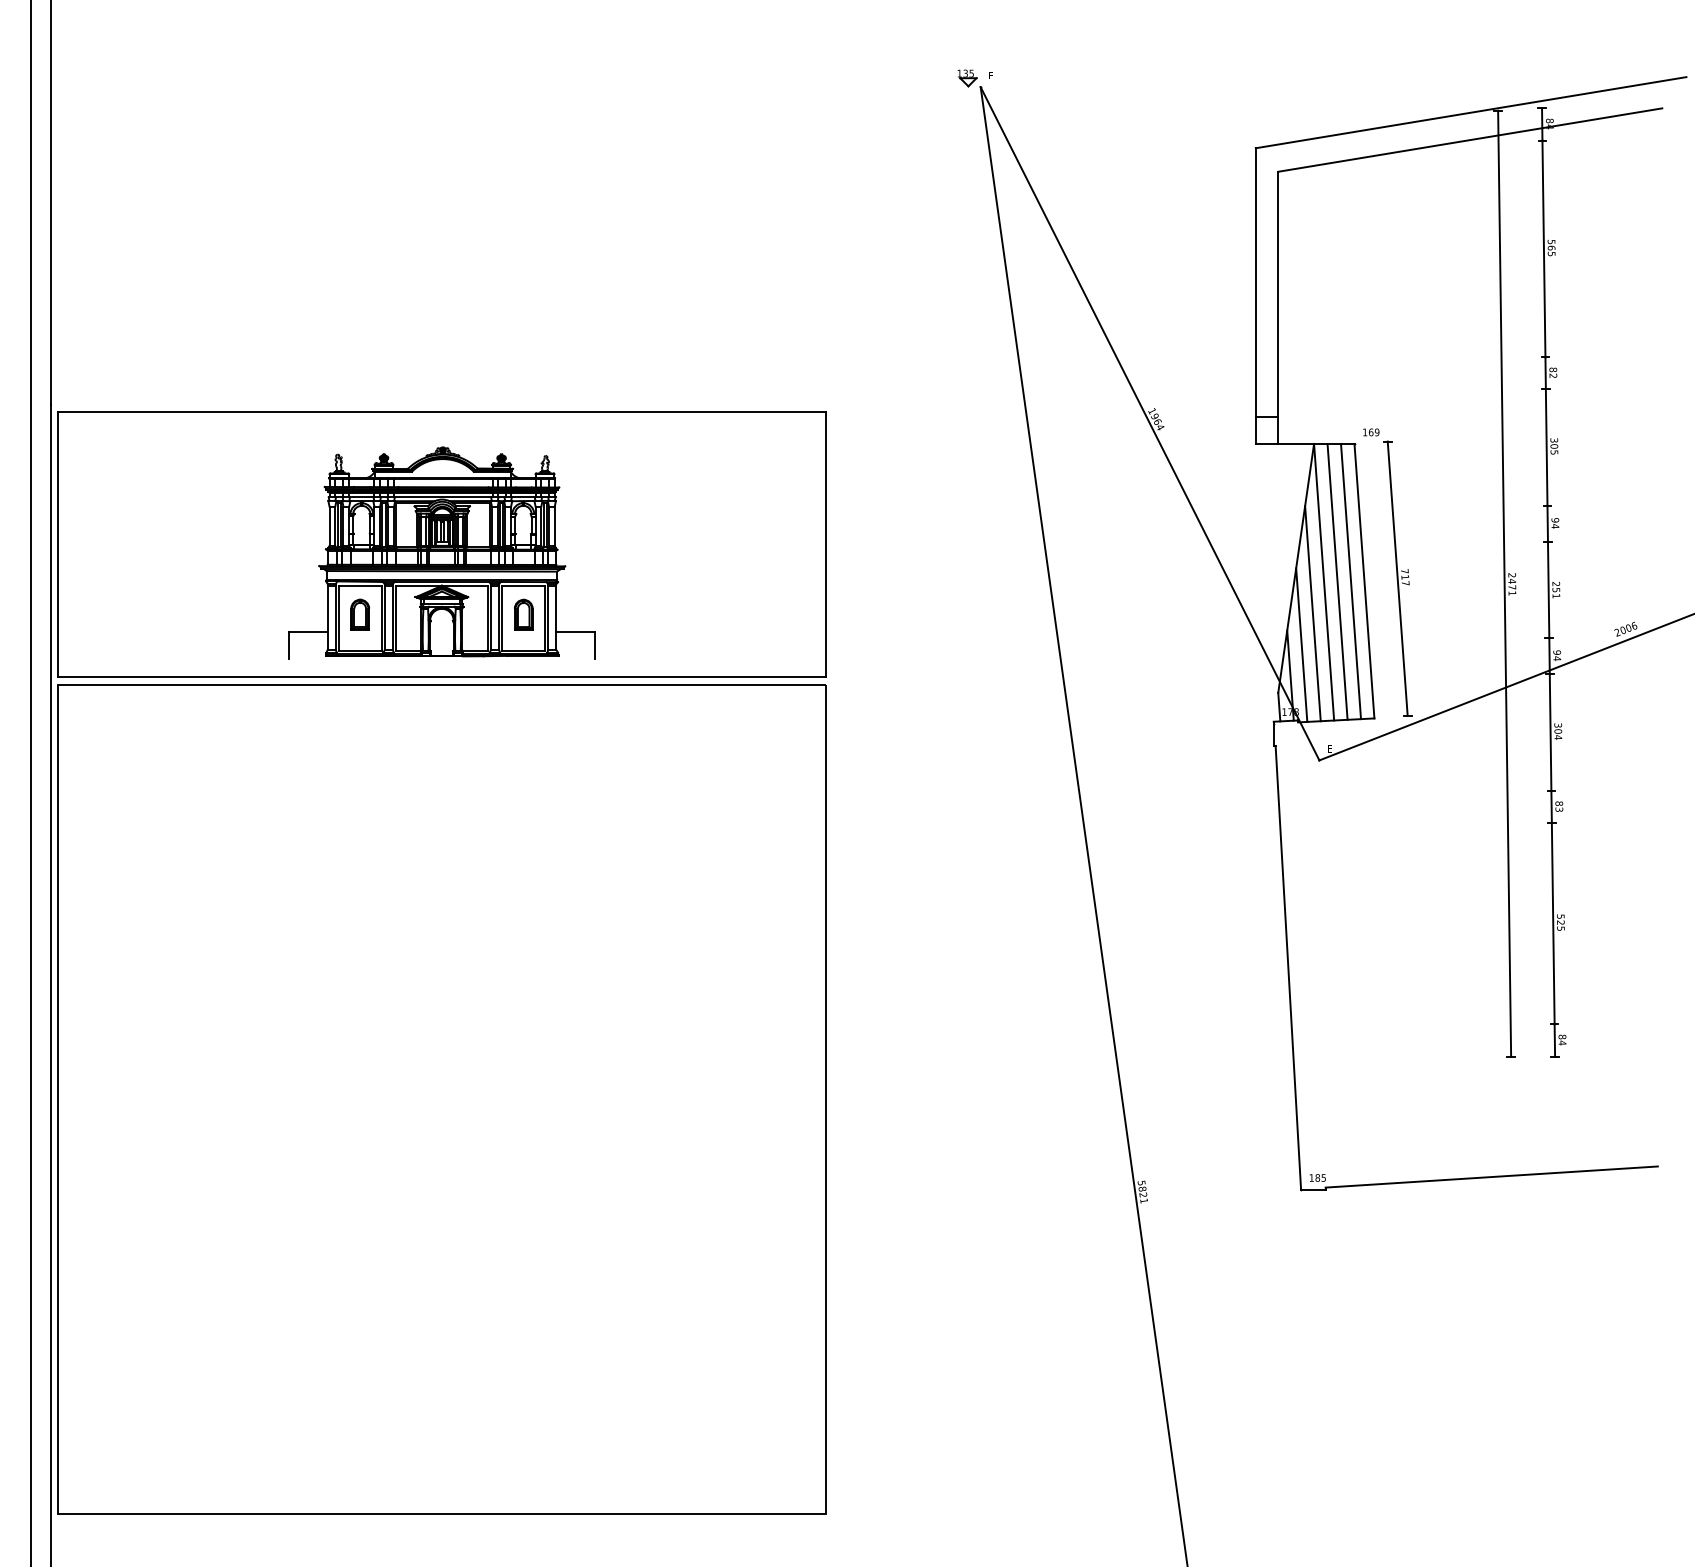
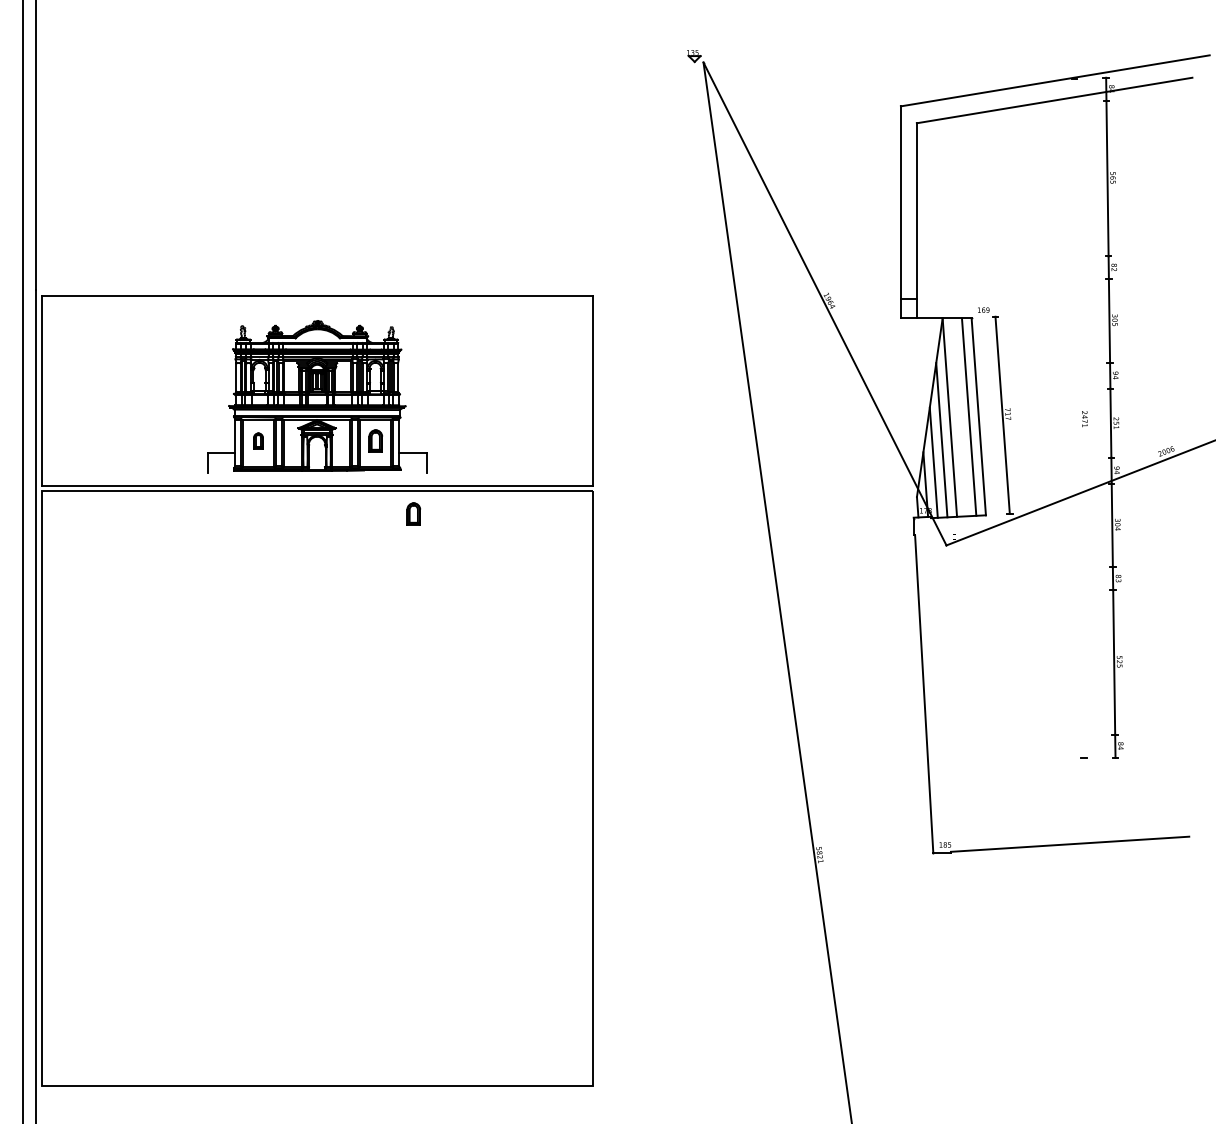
line: (1337, 582) -> (959, 417), removed
line: (1503, 583) -> (1078, 418), removed
part: (360, 614) -> (258, 440), size x0.7
part: (576, 715) -> (413, 513), added

